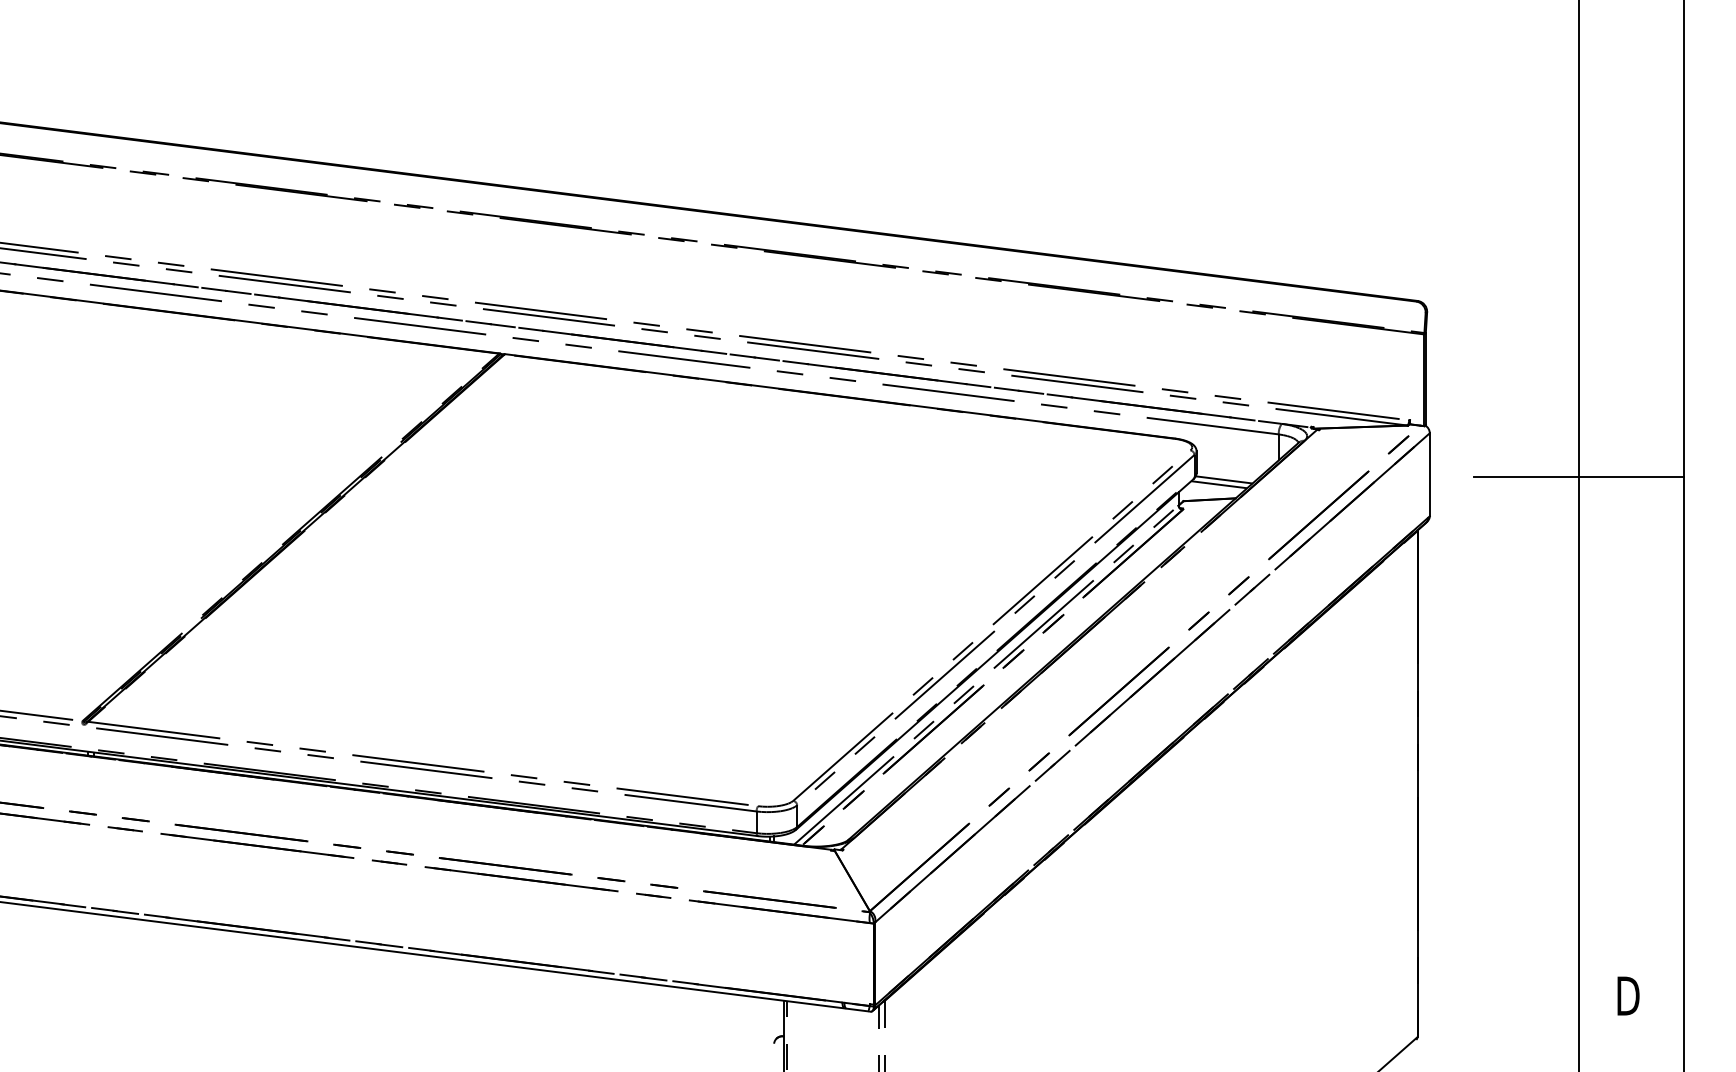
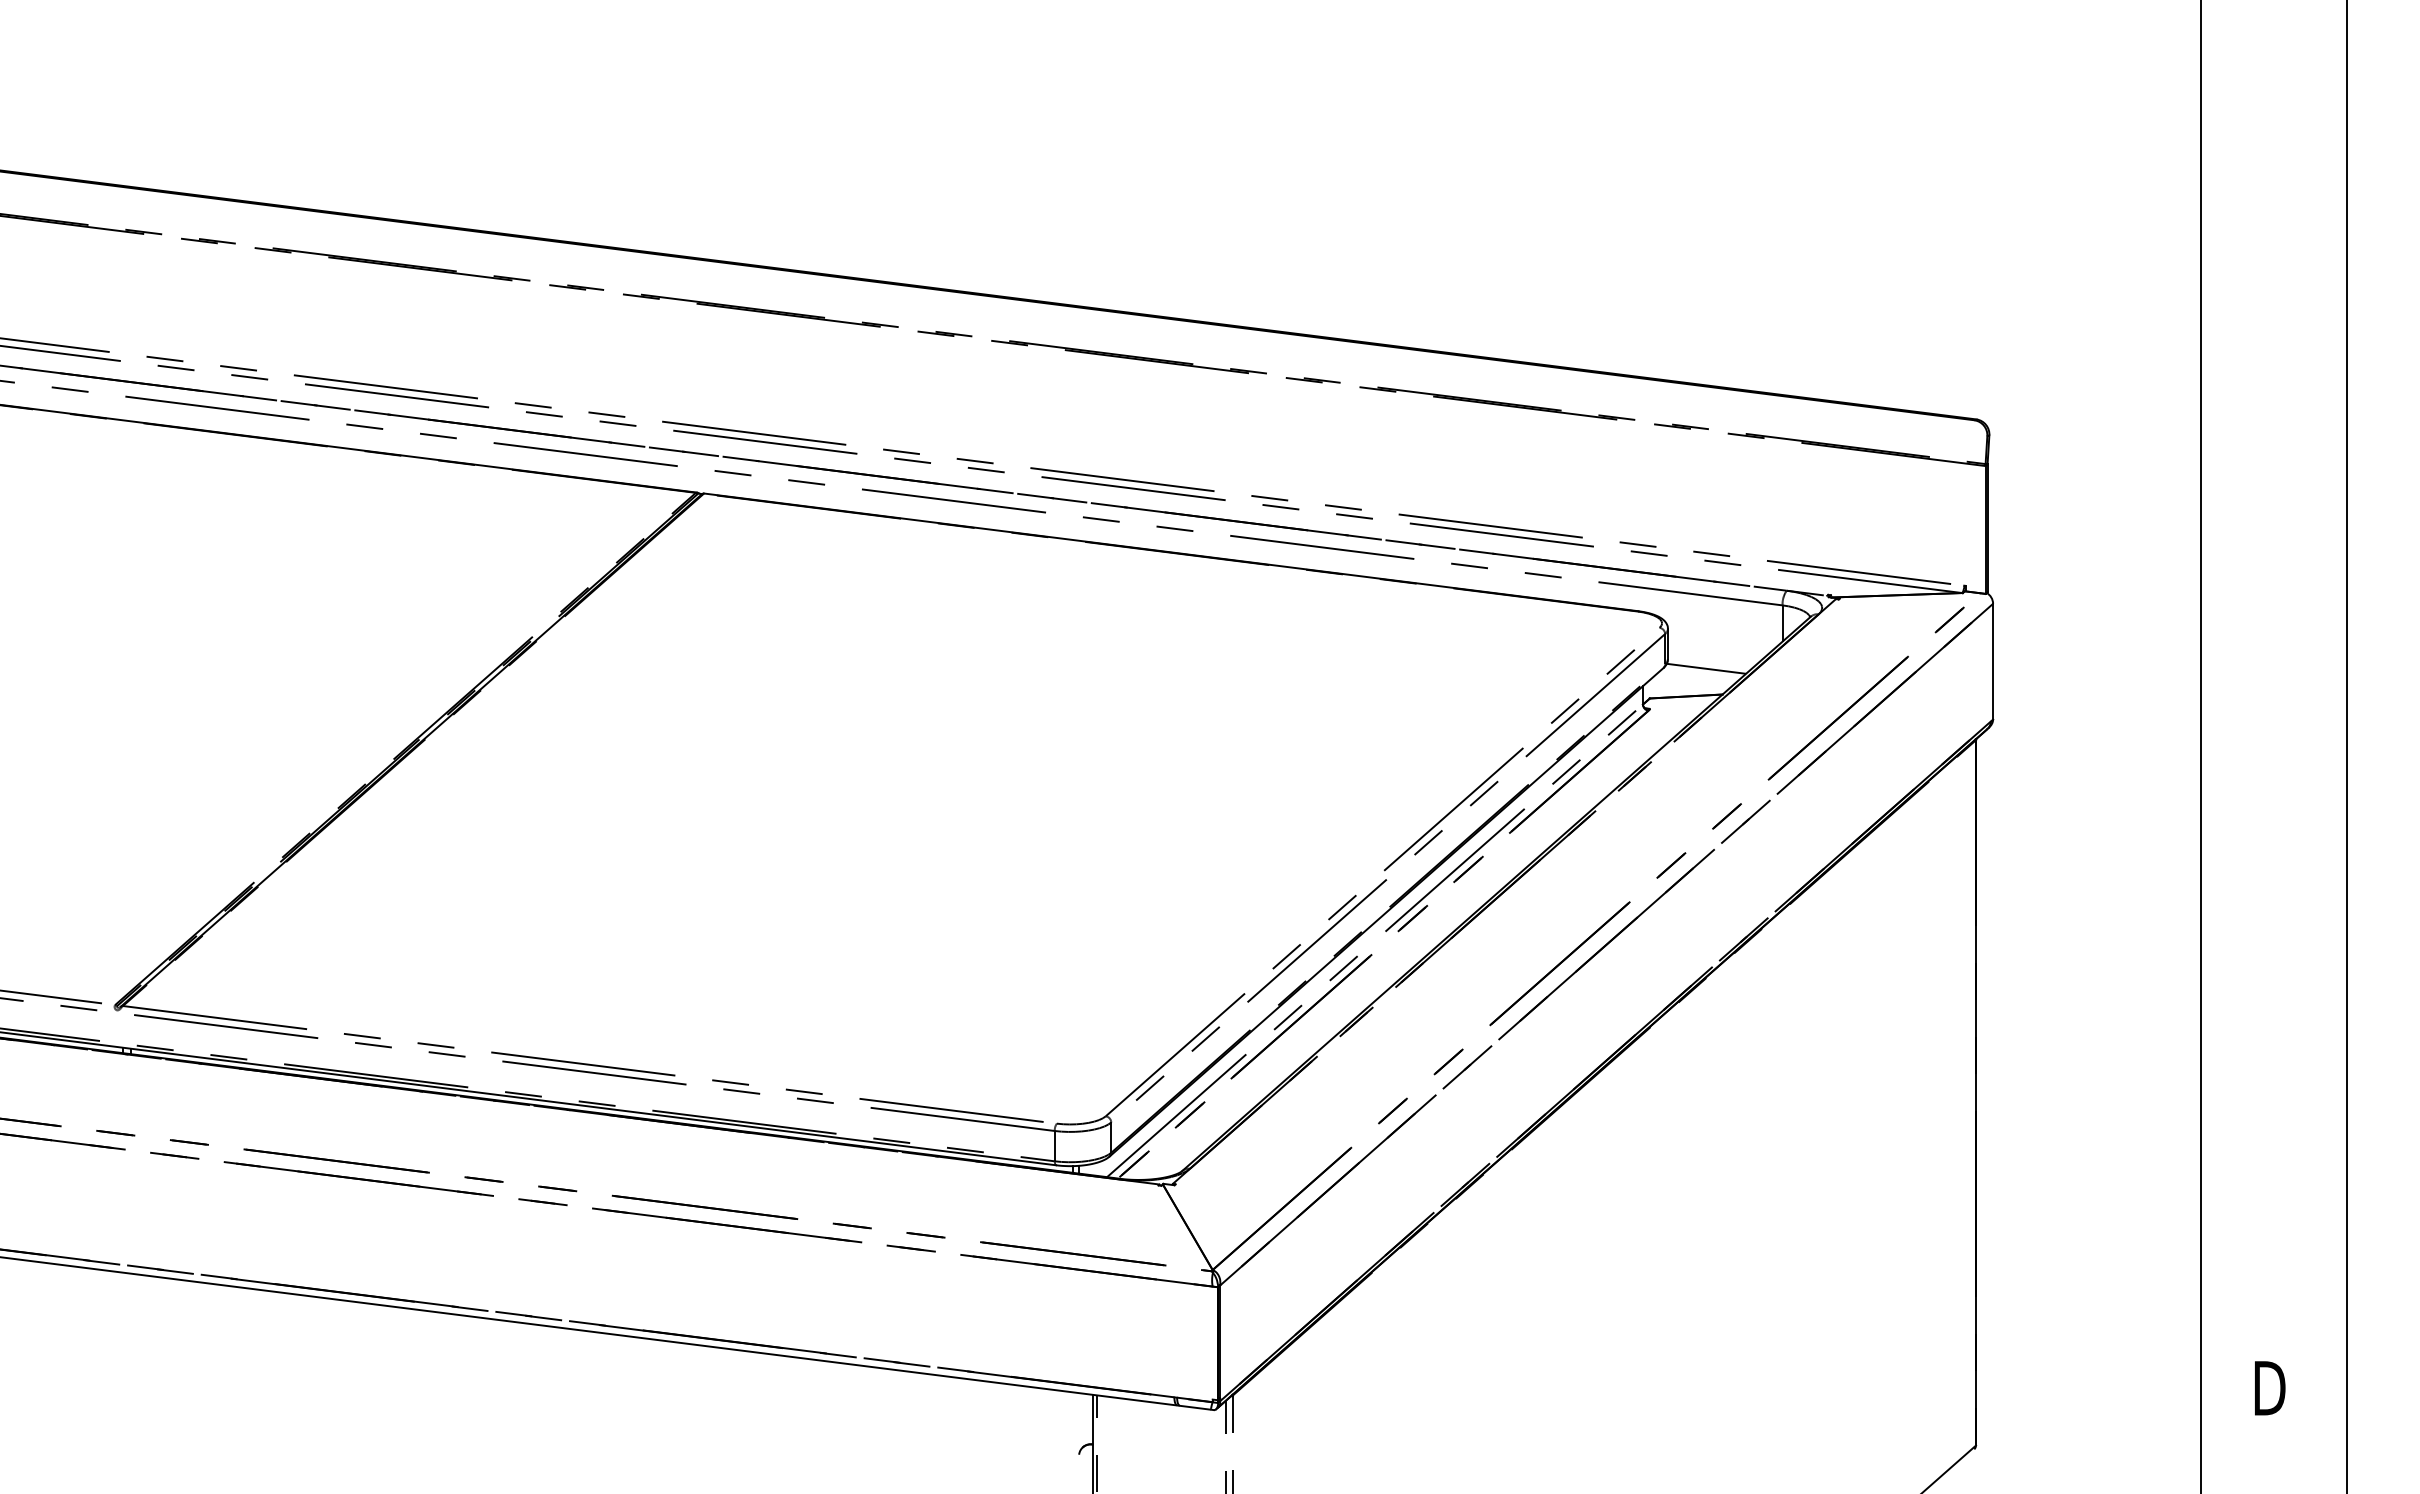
line: (1579, 476) -> (2201, 664), removed
line: (1219, 484) -> (1699, 675), removed

